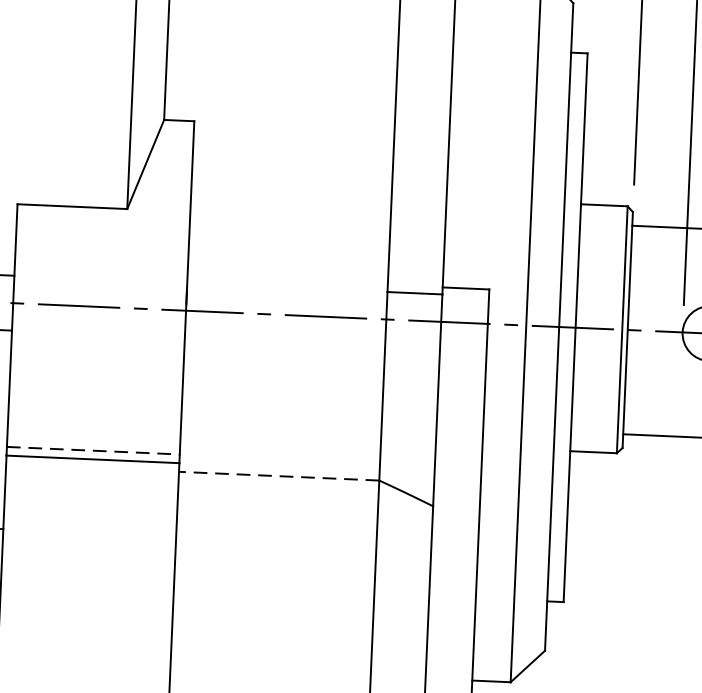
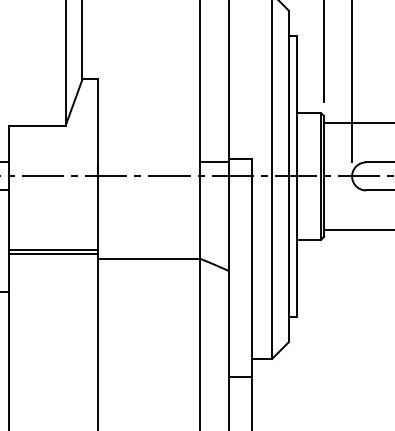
line: (94, 449) -> (54, 249), dashed -> solid
line: (277, 475) -> (148, 258), dashed -> solid

